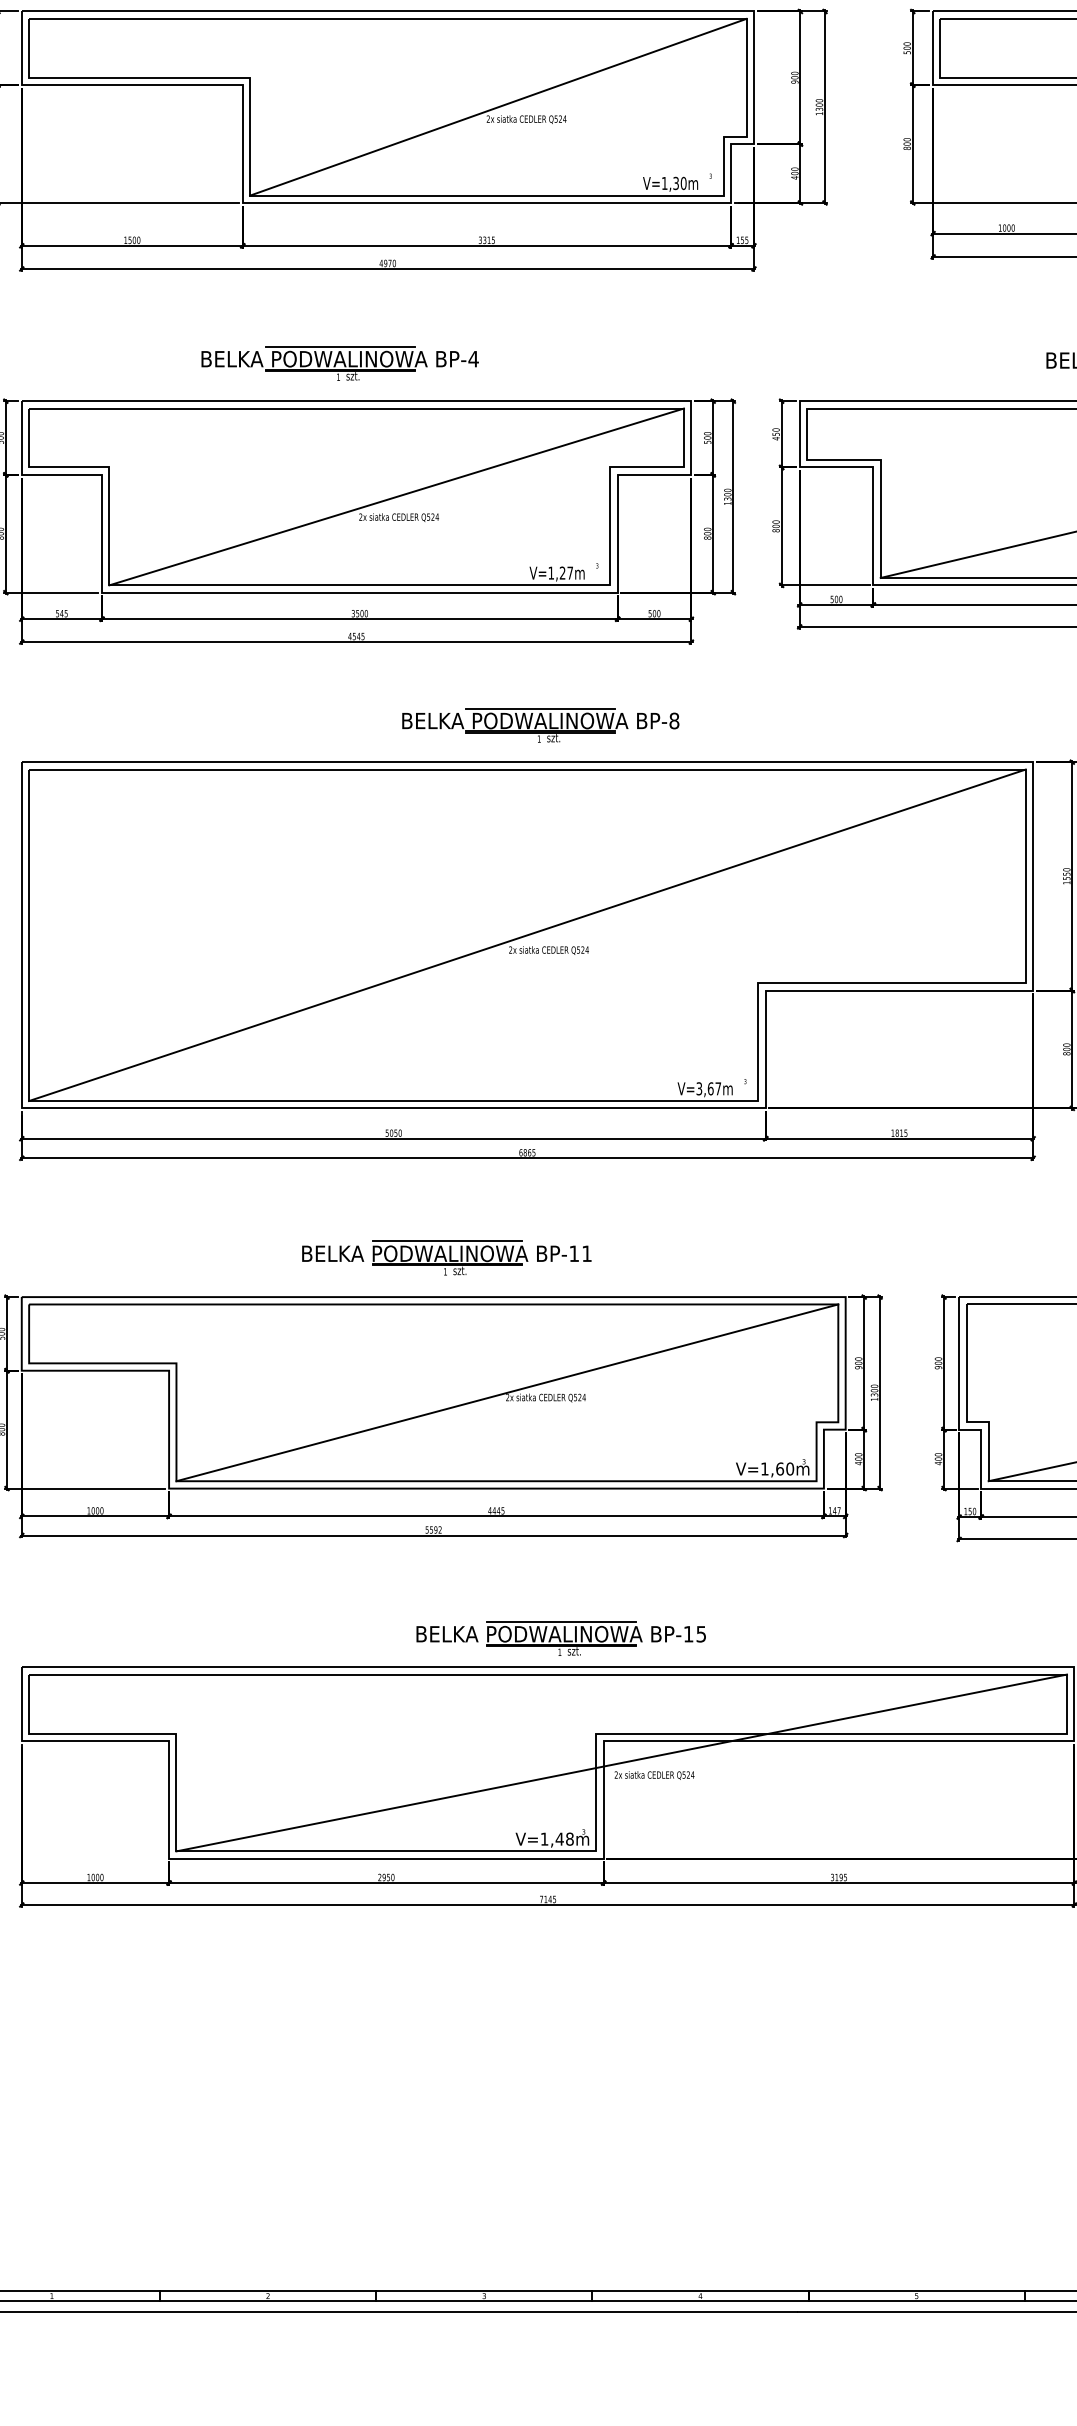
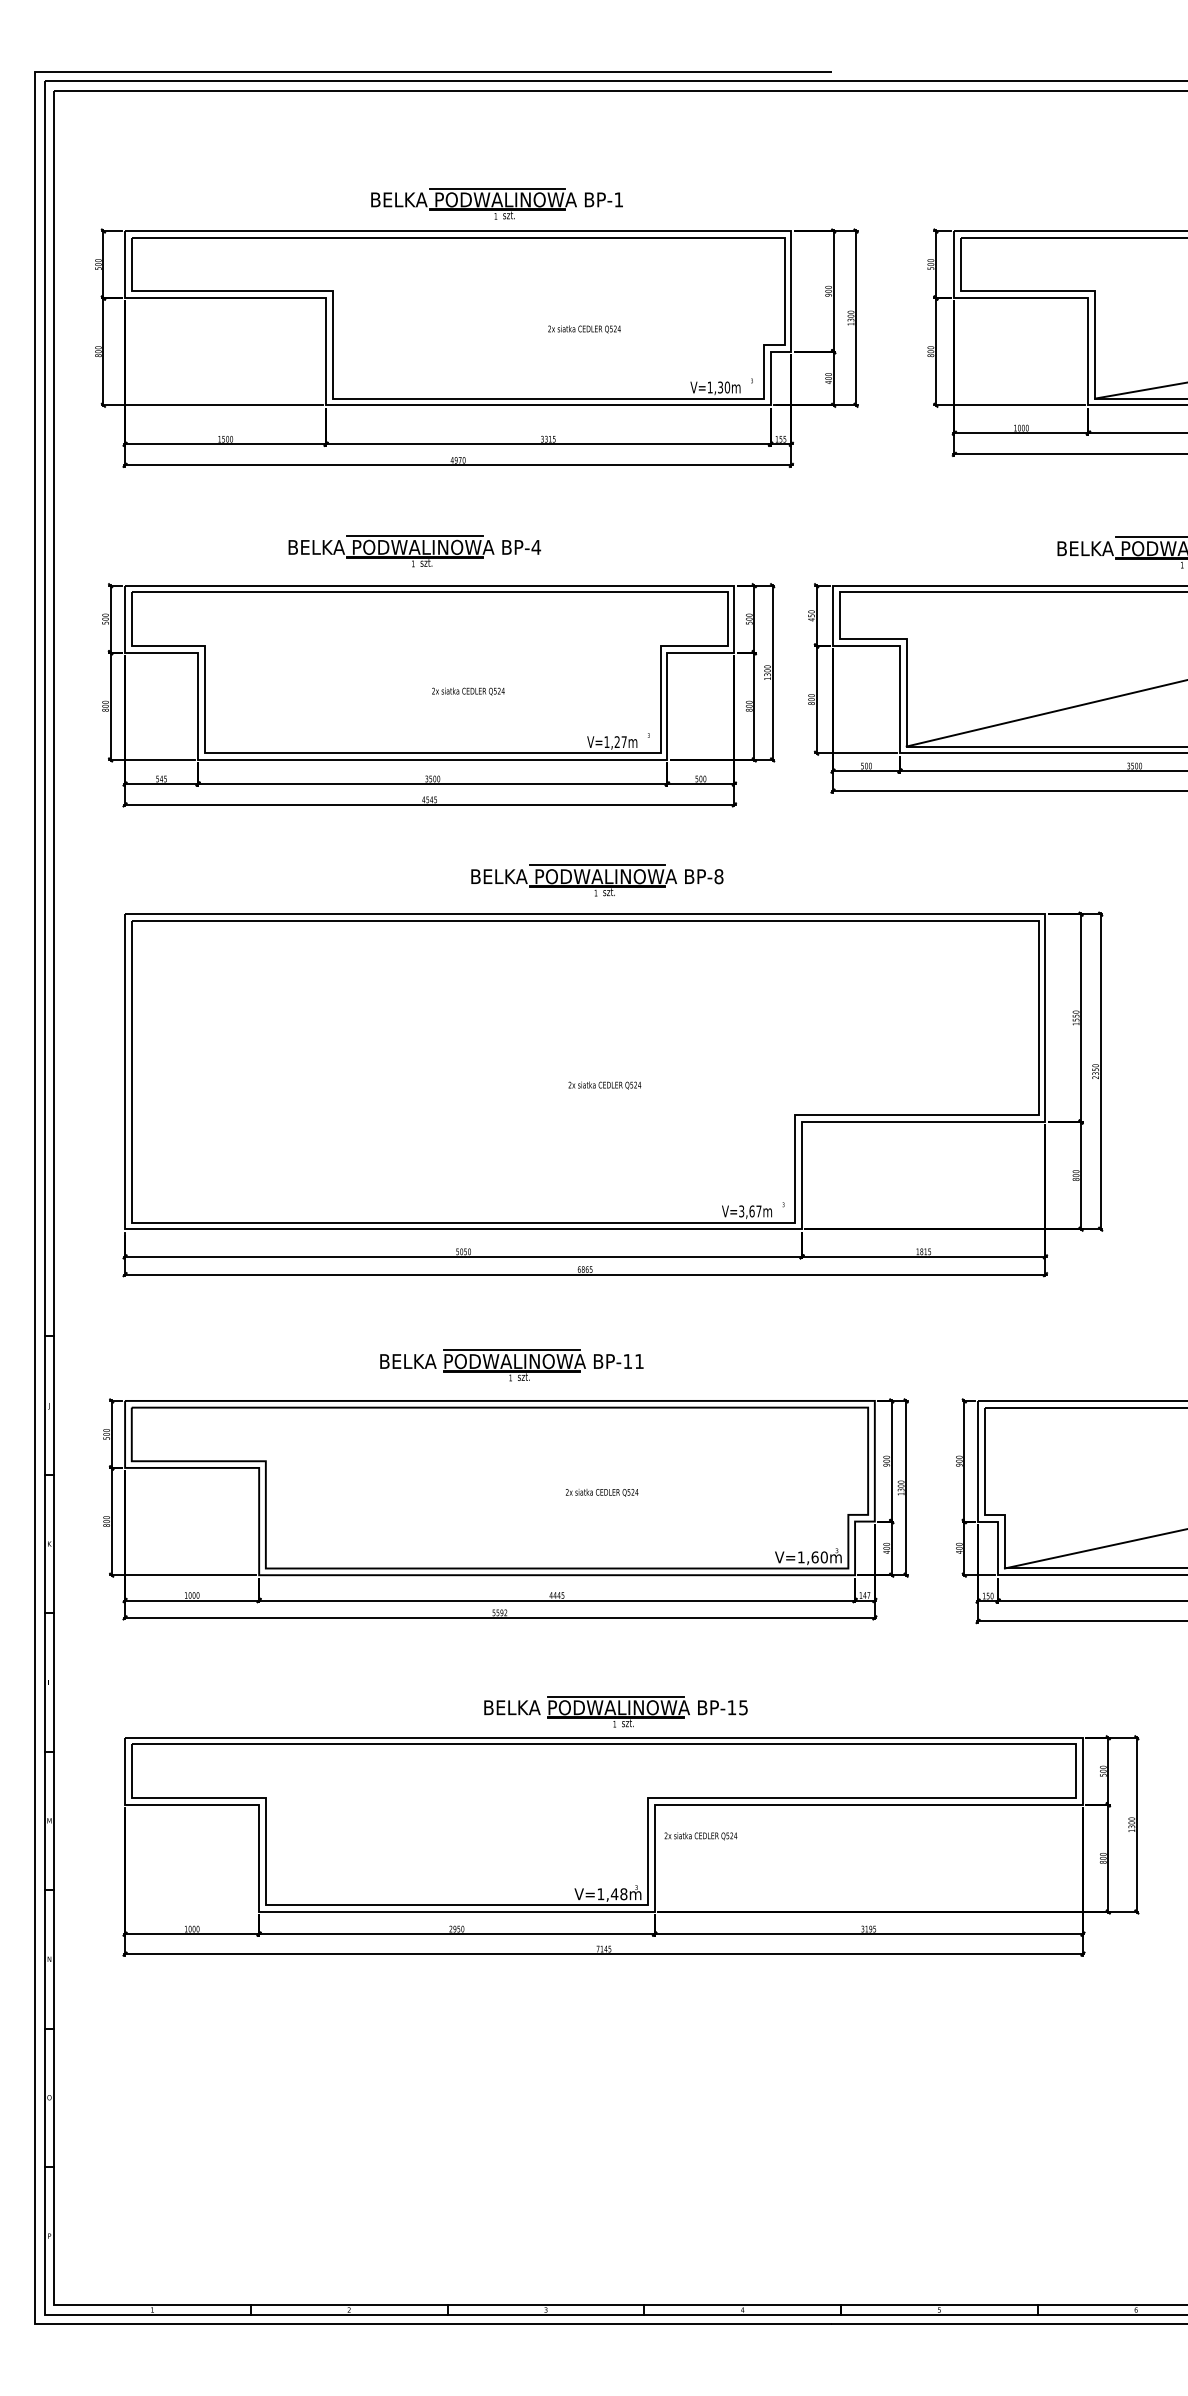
line: (498, 106) -> (558, 317), removed
line: (395, 496) -> (465, 672), removed
line: (526, 935) -> (584, 1071), removed
line: (506, 1392) -> (566, 1487), removed
line: (621, 1762) -> (670, 1824), removed

